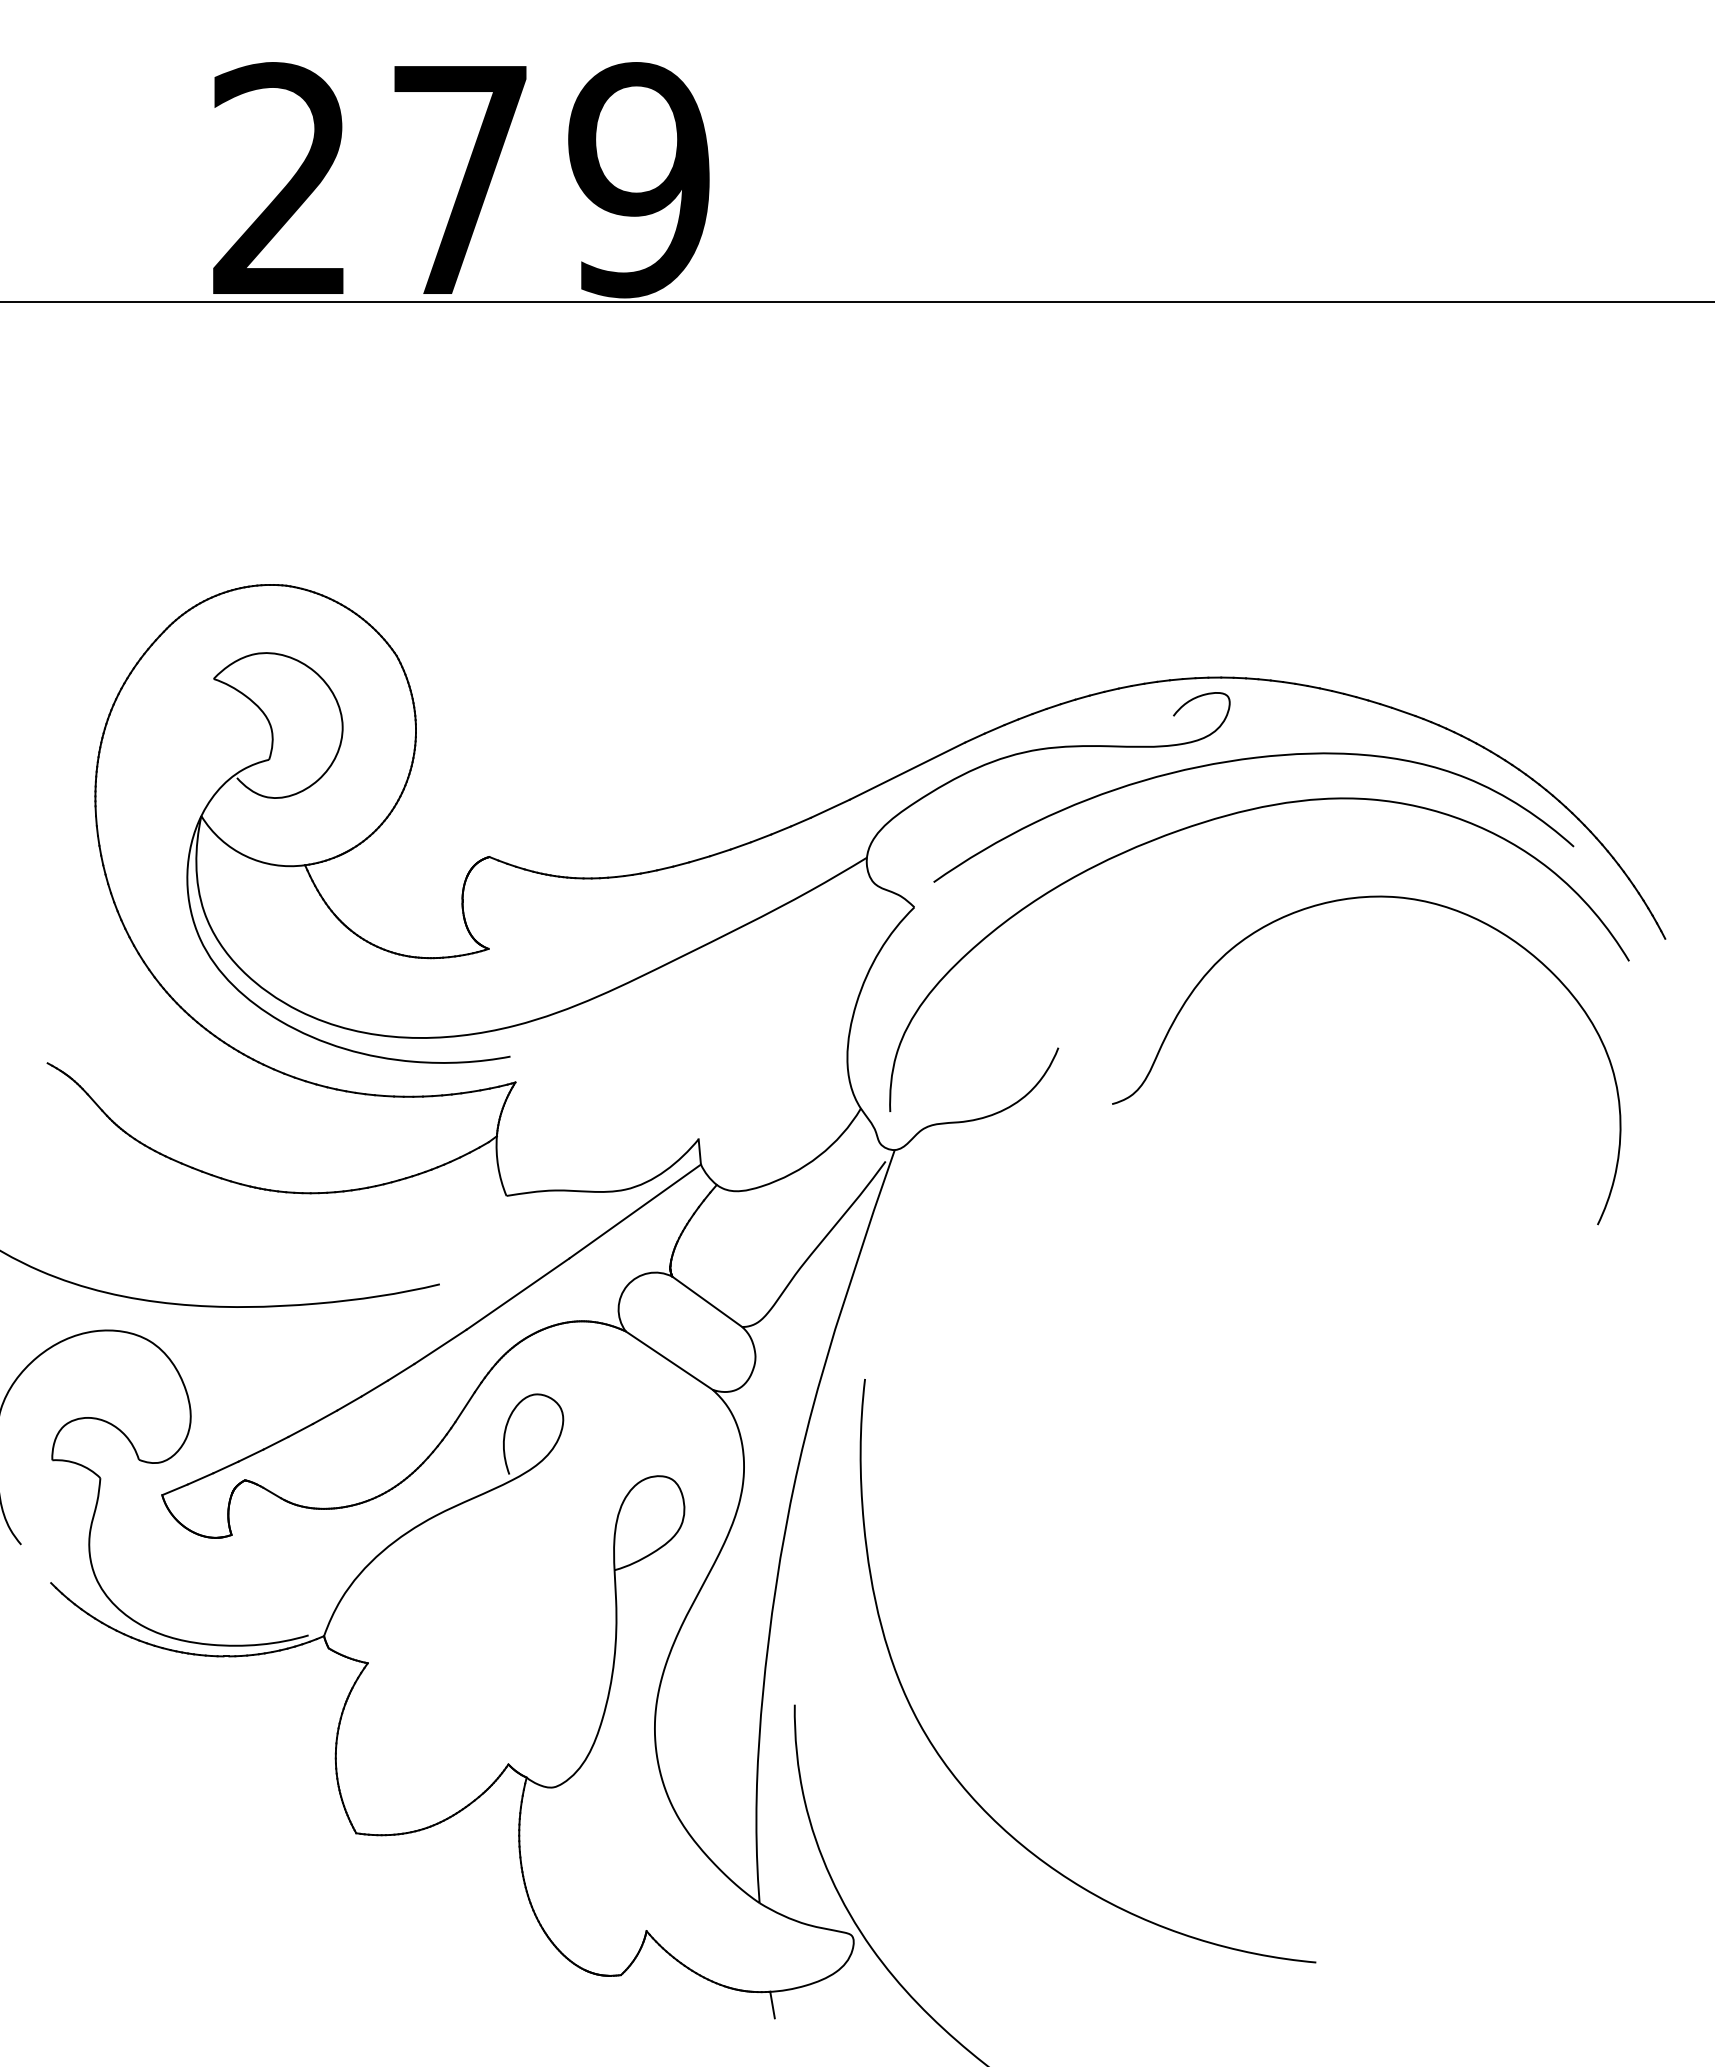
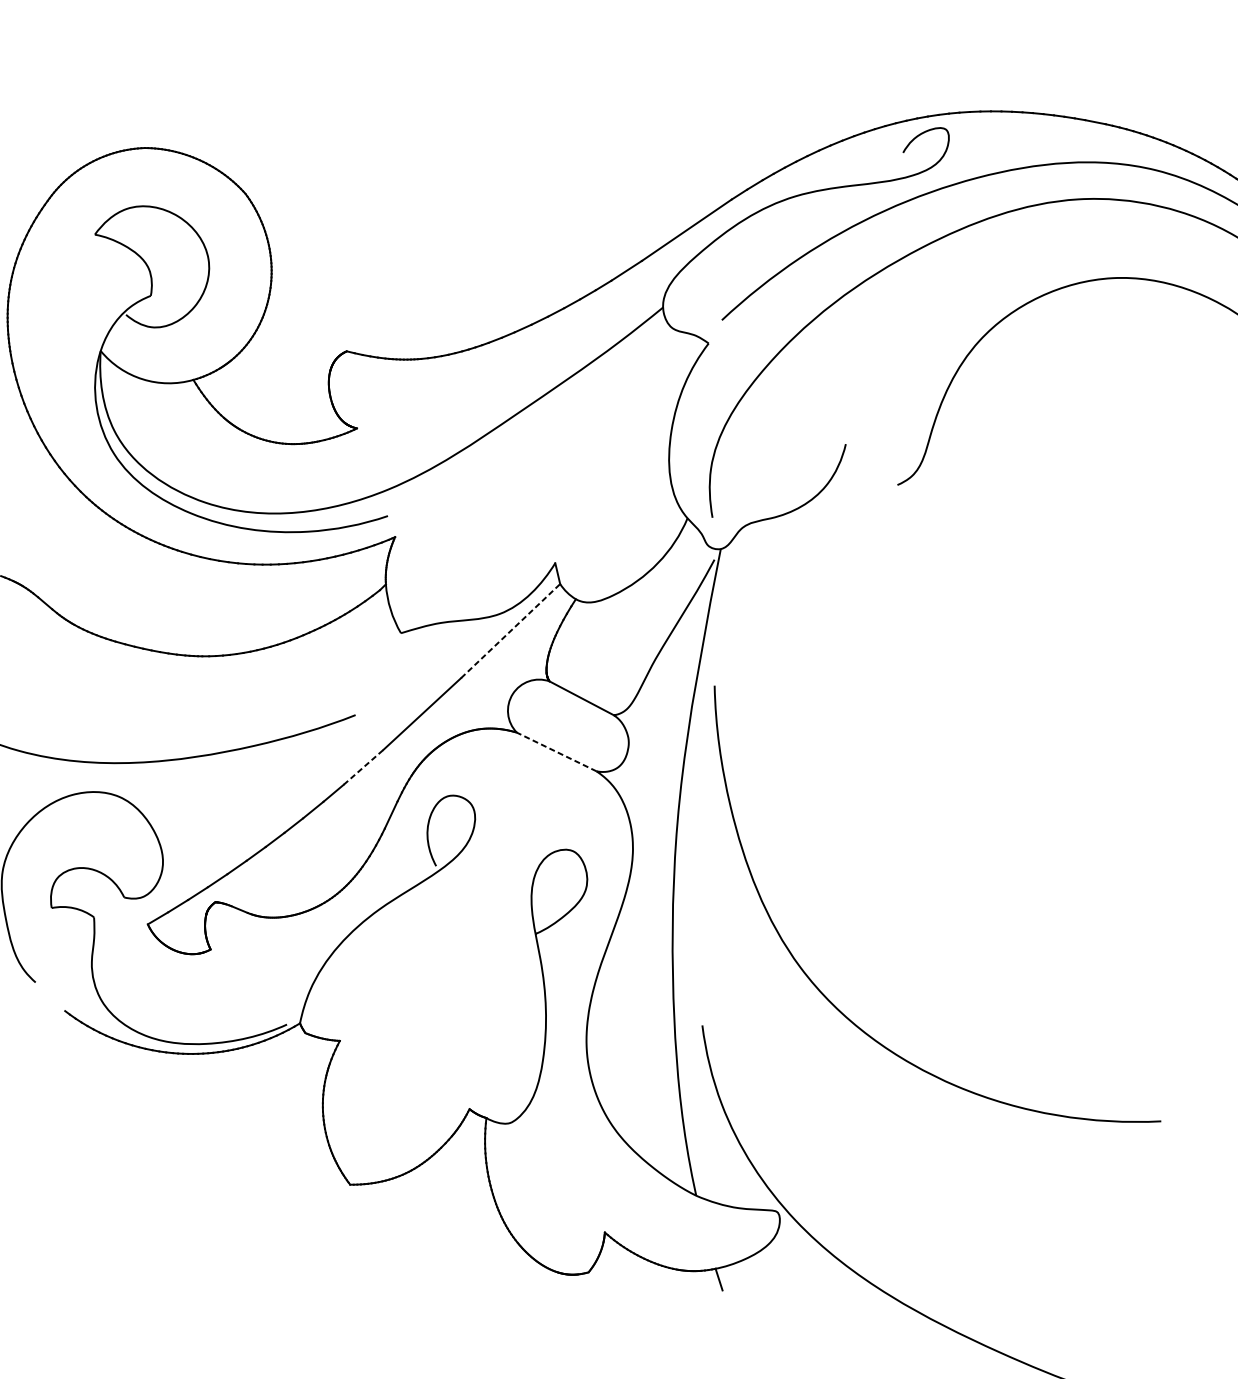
line: (635, 1211) -> (510, 631), solid -> dashed
line: (440, 1346) -> (363, 767), solid -> dashed
line: (668, 1360) -> (556, 751), solid -> dashed
curve: (959, 1780) -> (841, 1010), moved

